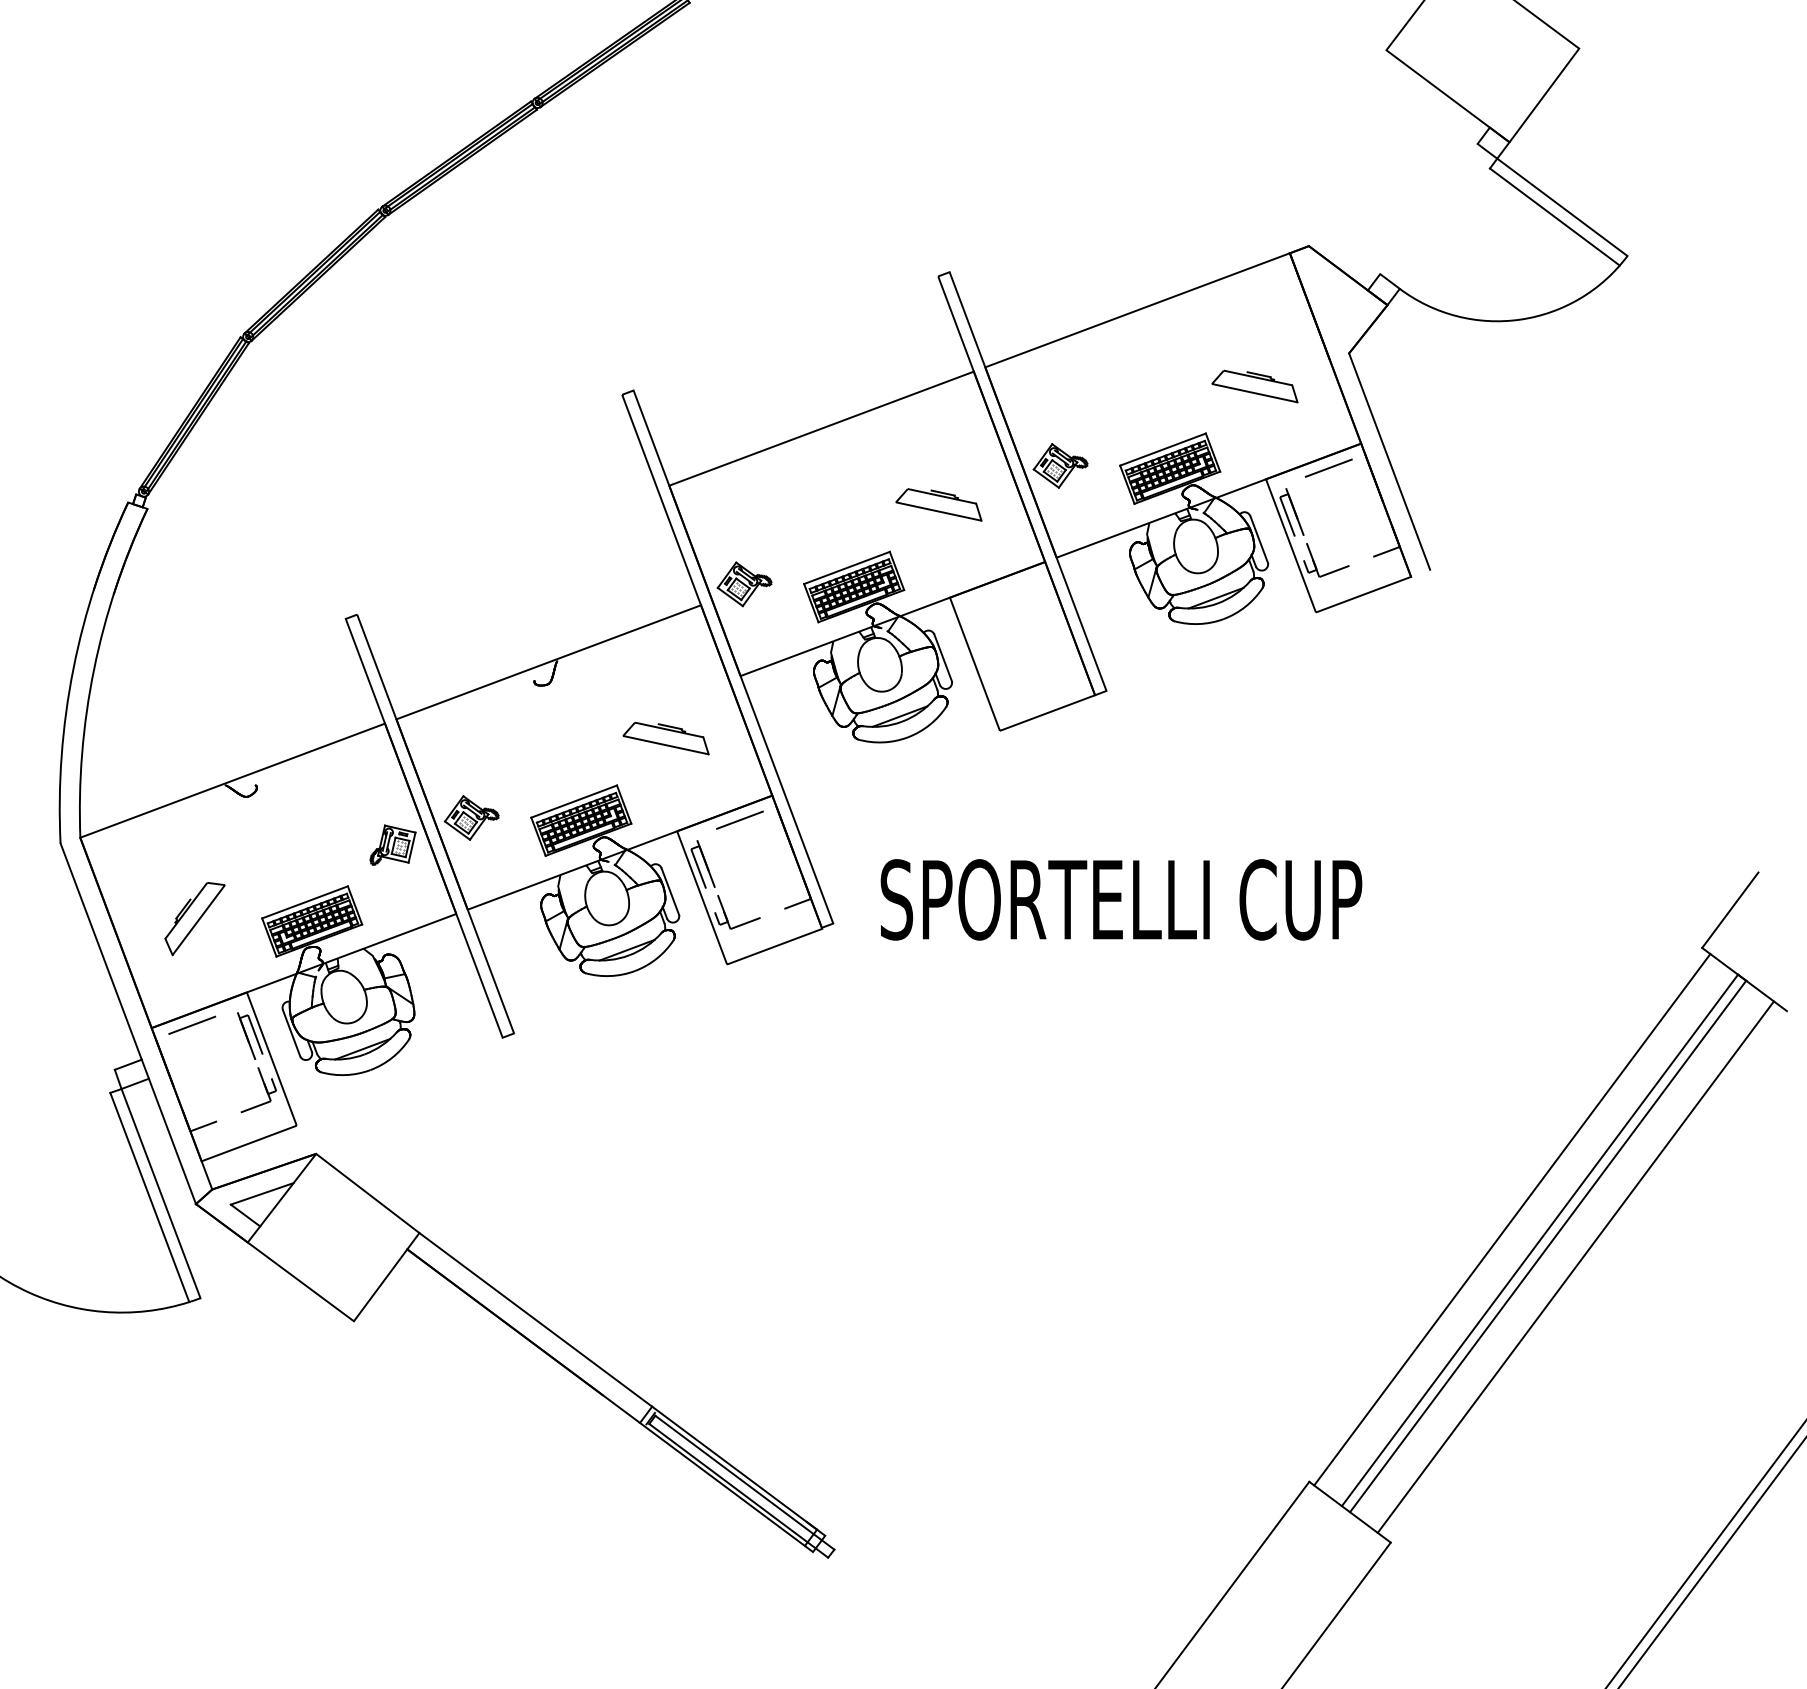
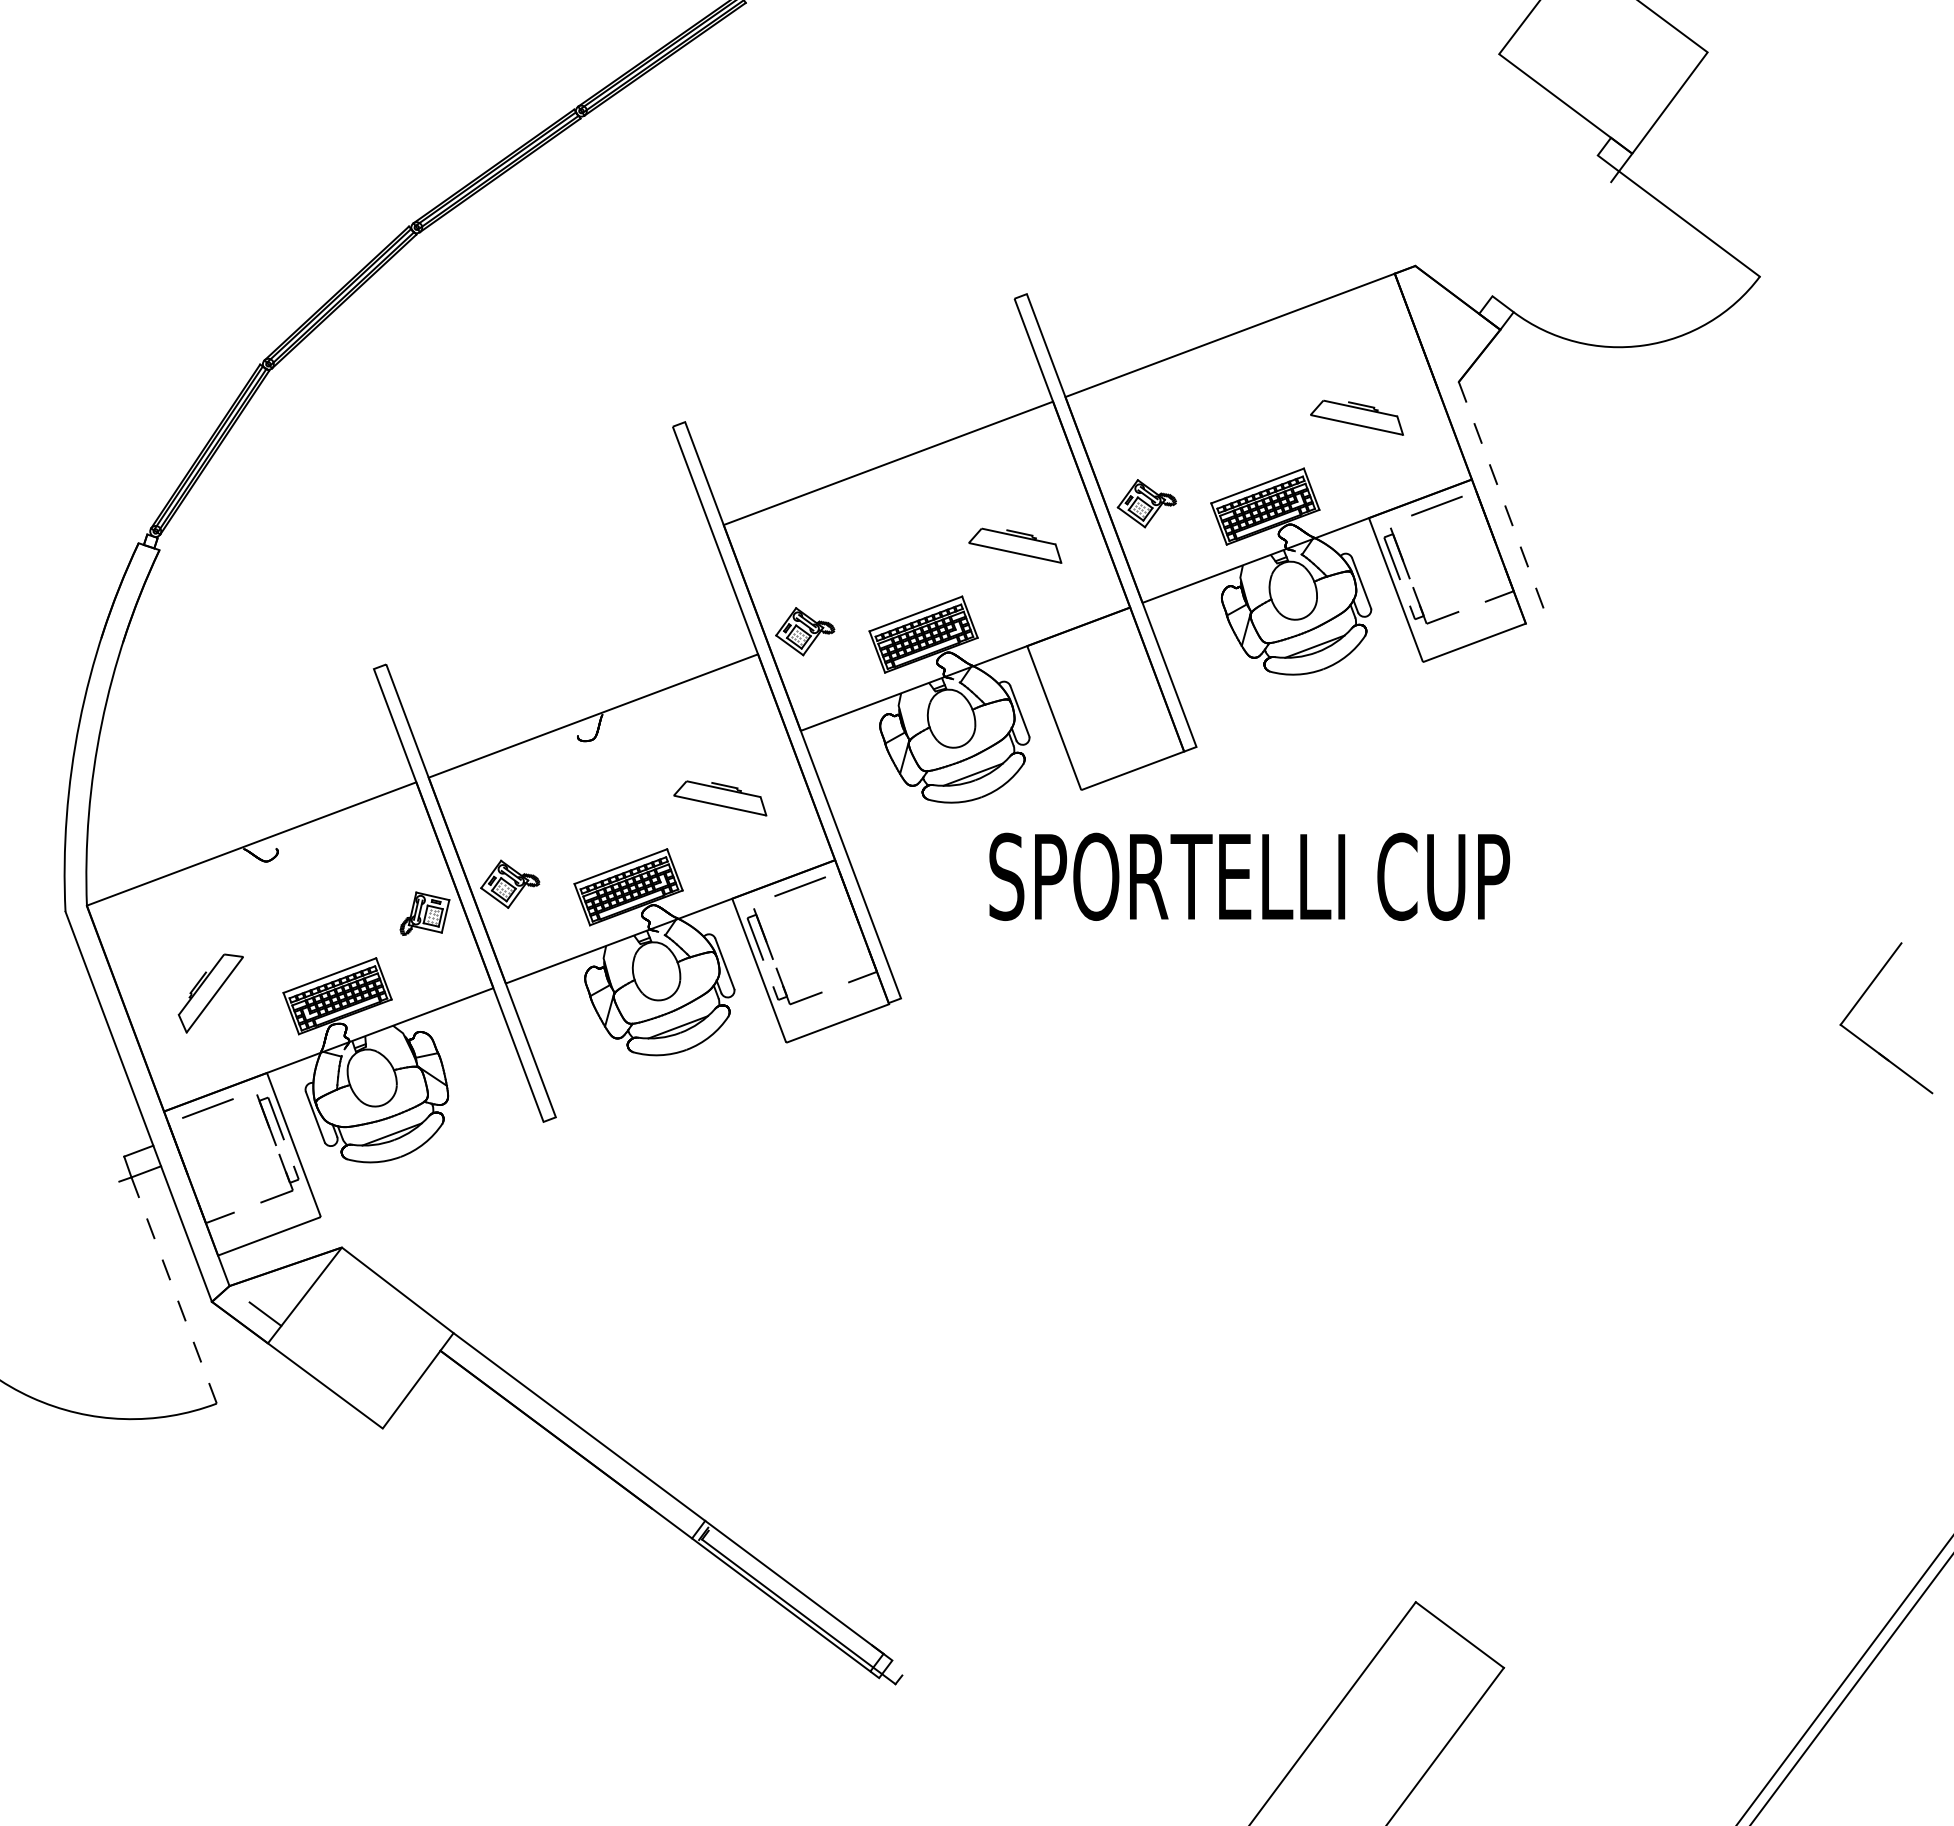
line: (1555, 217) -> (1681, 234), removed
line: (1389, 461) -> (1502, 498), solid -> dashed
text: (1121, 899) -> (1249, 876), moved
line: (161, 1193) -> (174, 1290), solid -> dashed
line: (262, 1193) -> (283, 1290), removed
line: (149, 1197) -> (161, 1294), removed
line: (1512, 1219) -> (1635, 1318), removed
line: (1540, 1239) -> (1665, 1340), removed
line: (1547, 1246) -> (1673, 1347), removed
line: (1575, 1266) -> (1703, 1369), removed
line: (744, 1482) -> (805, 1602), removed

